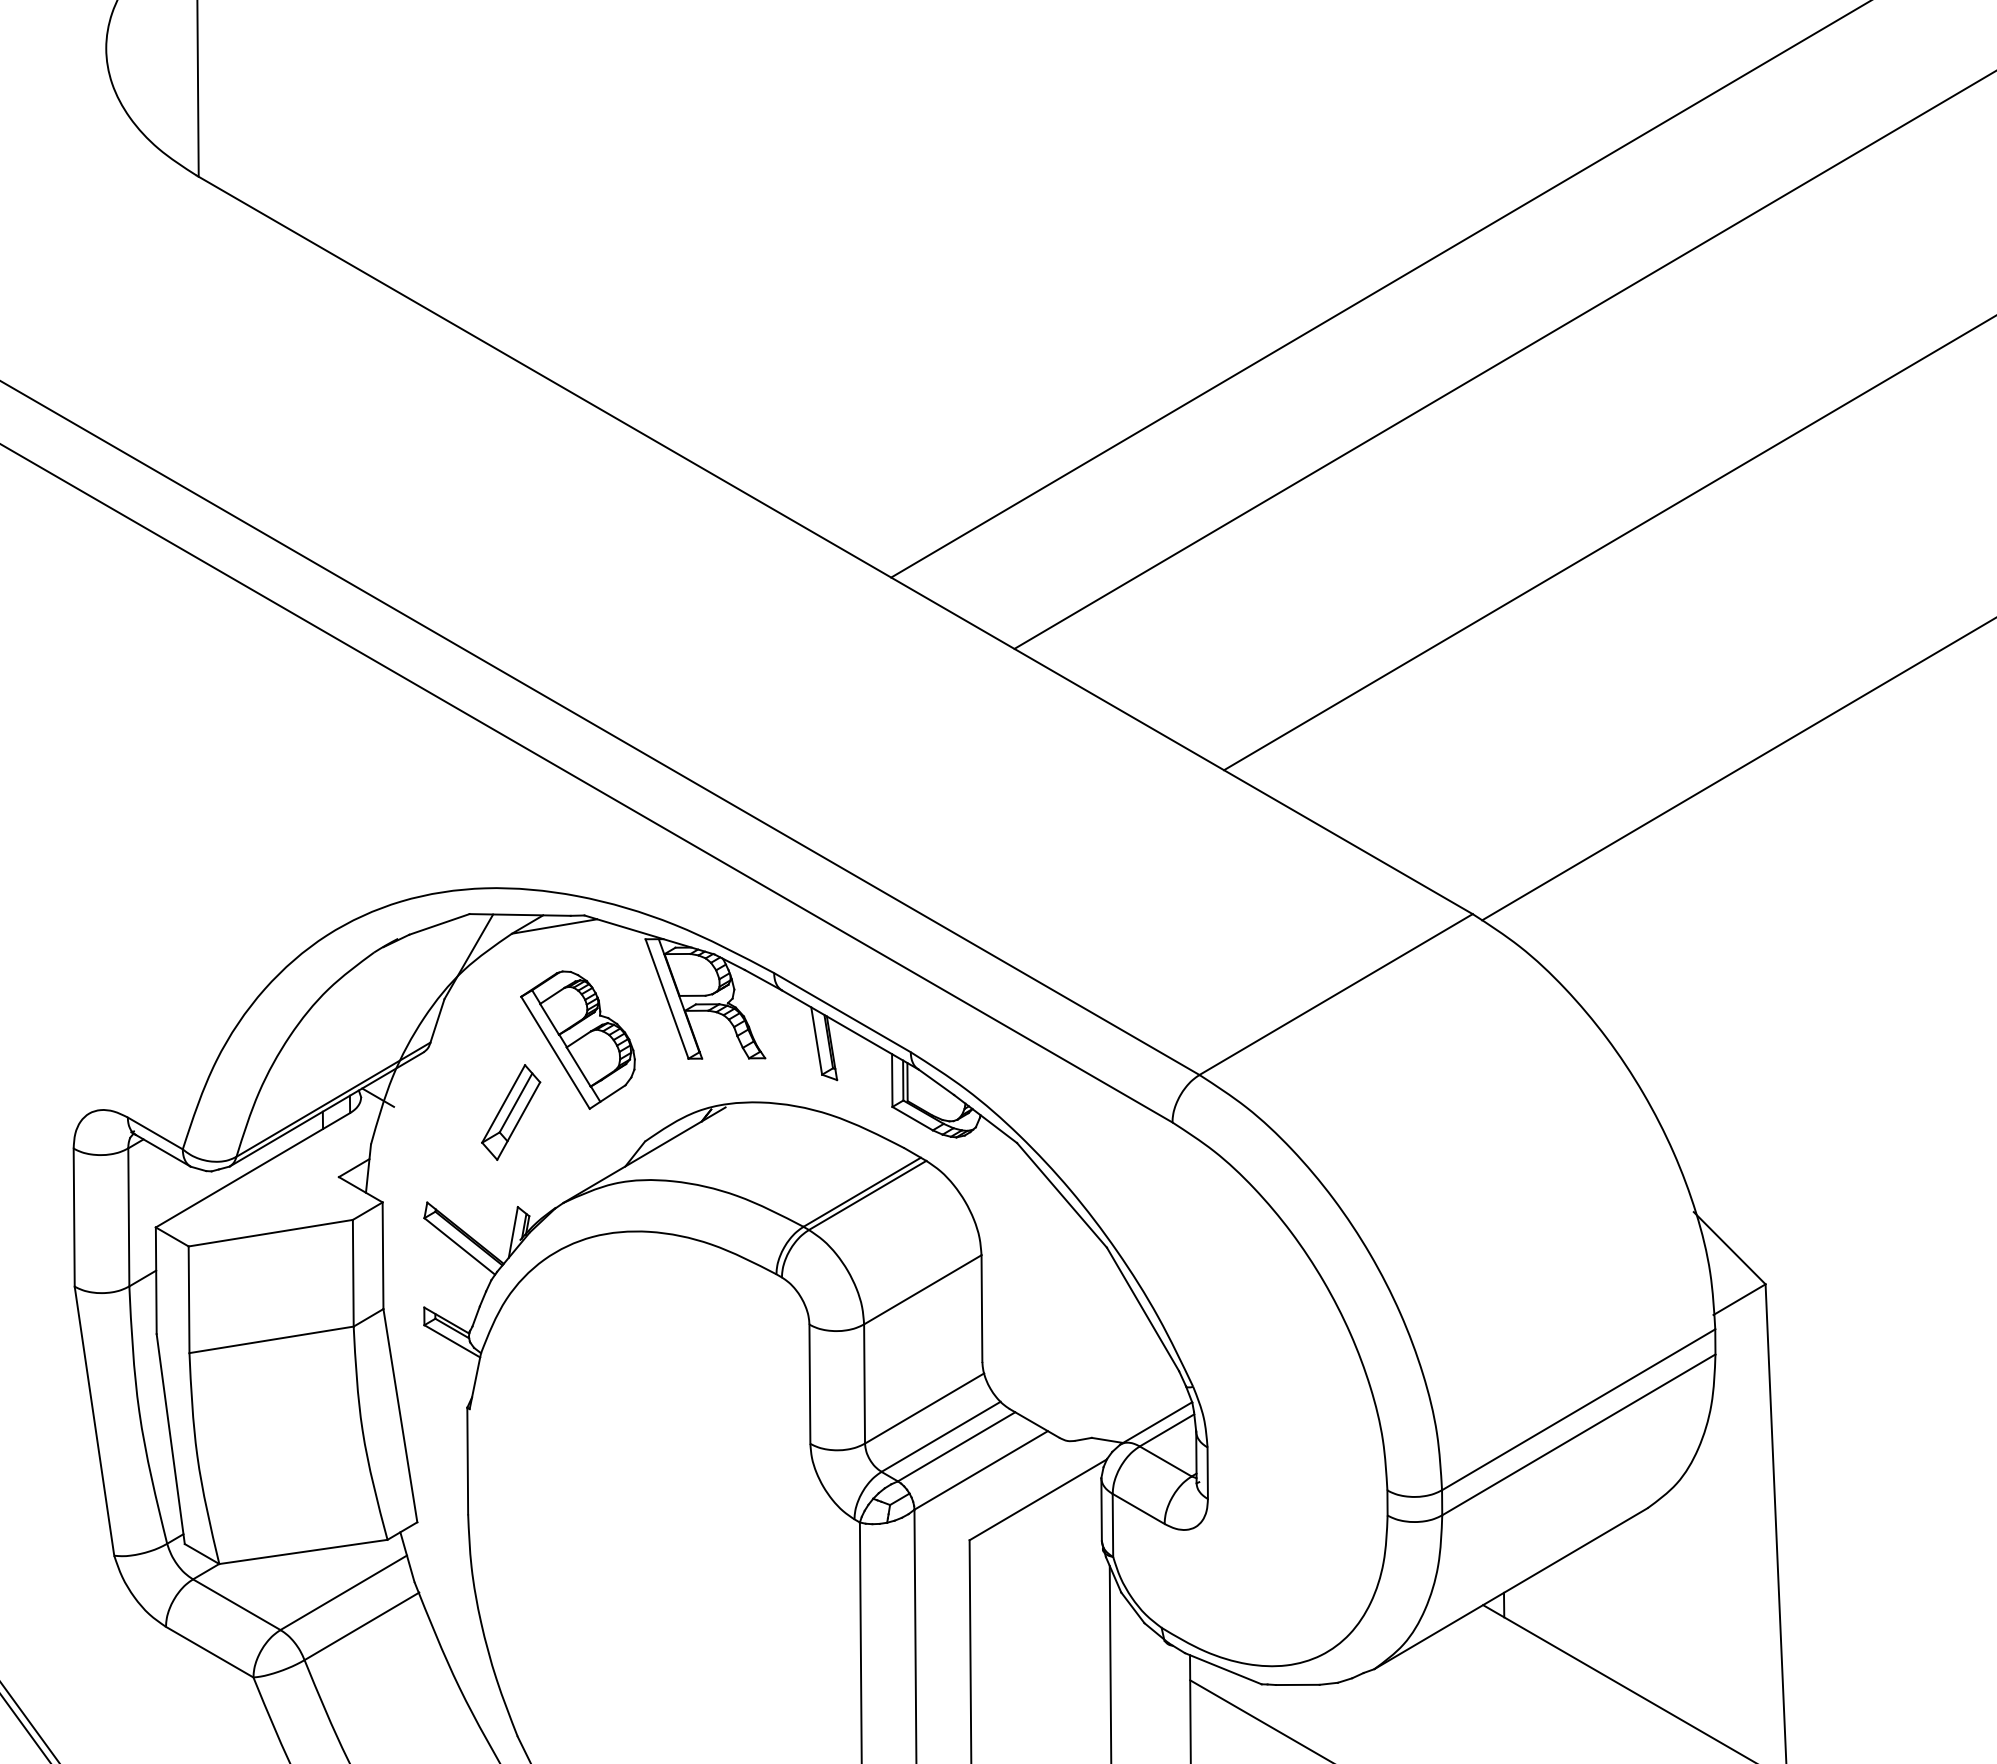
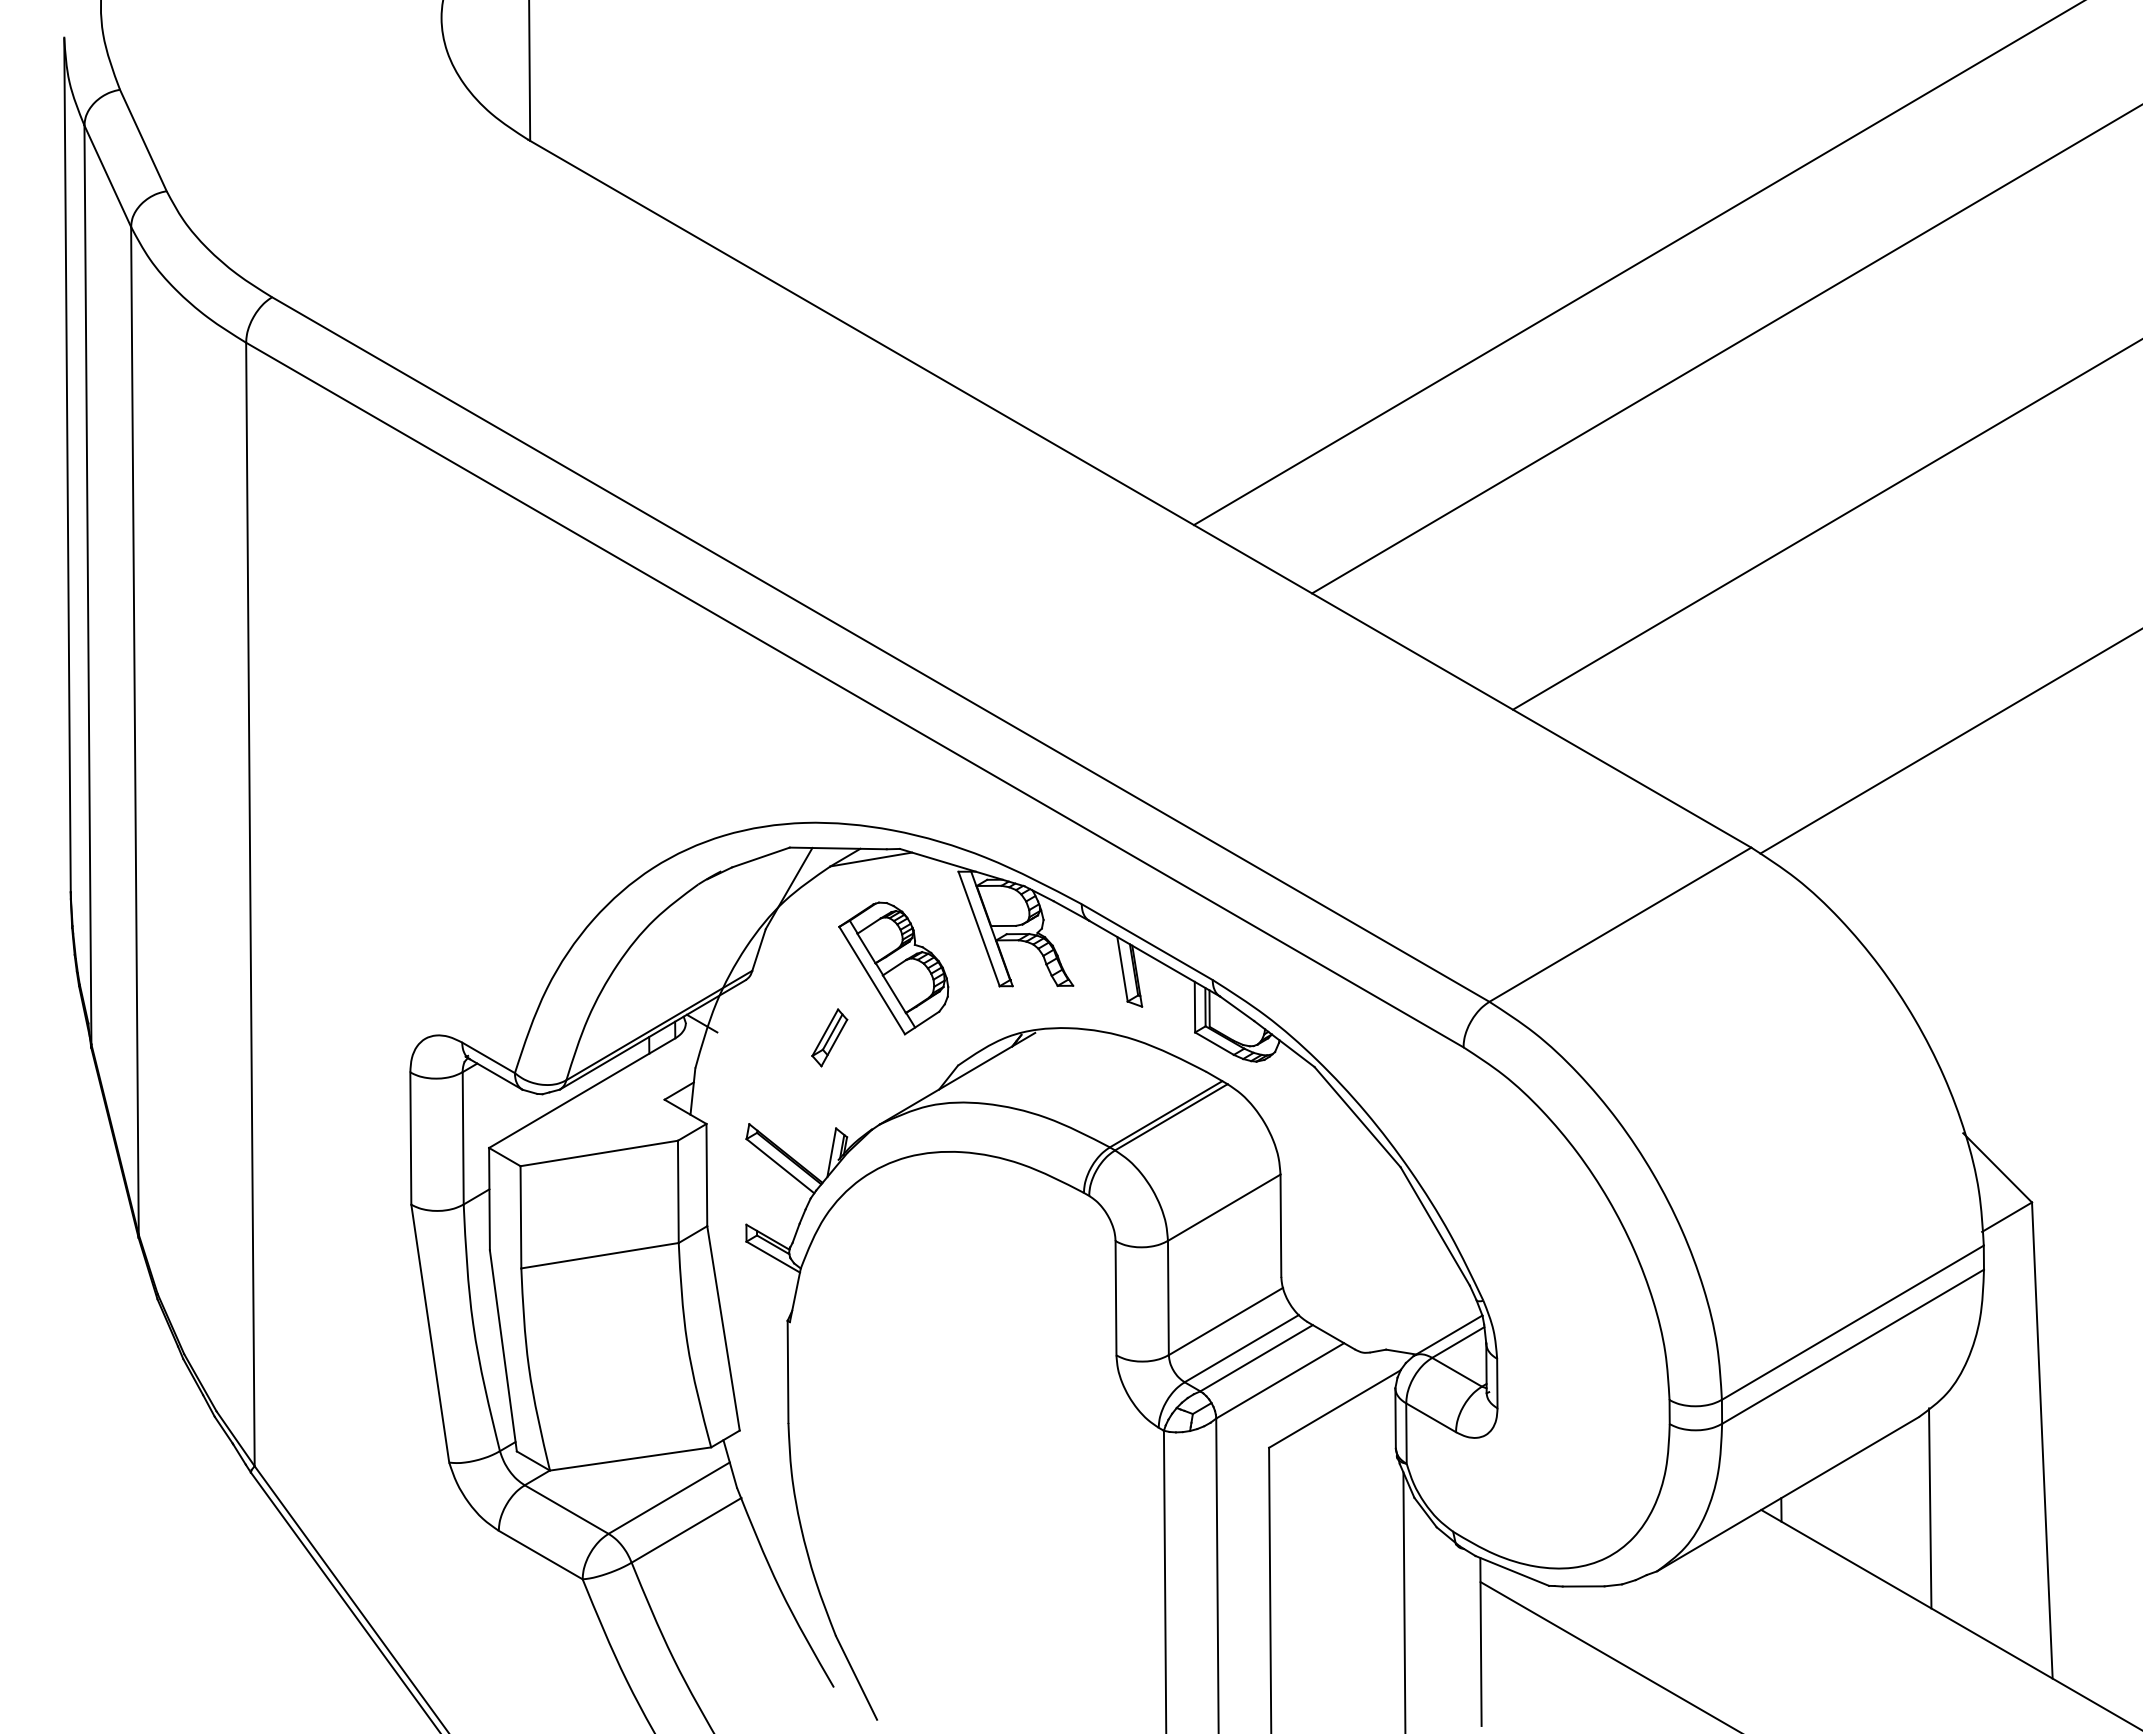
part: (510, 1112) -> (829, 1037), size x0.62
line: (1659, 1603) -> (1930, 1508), added

